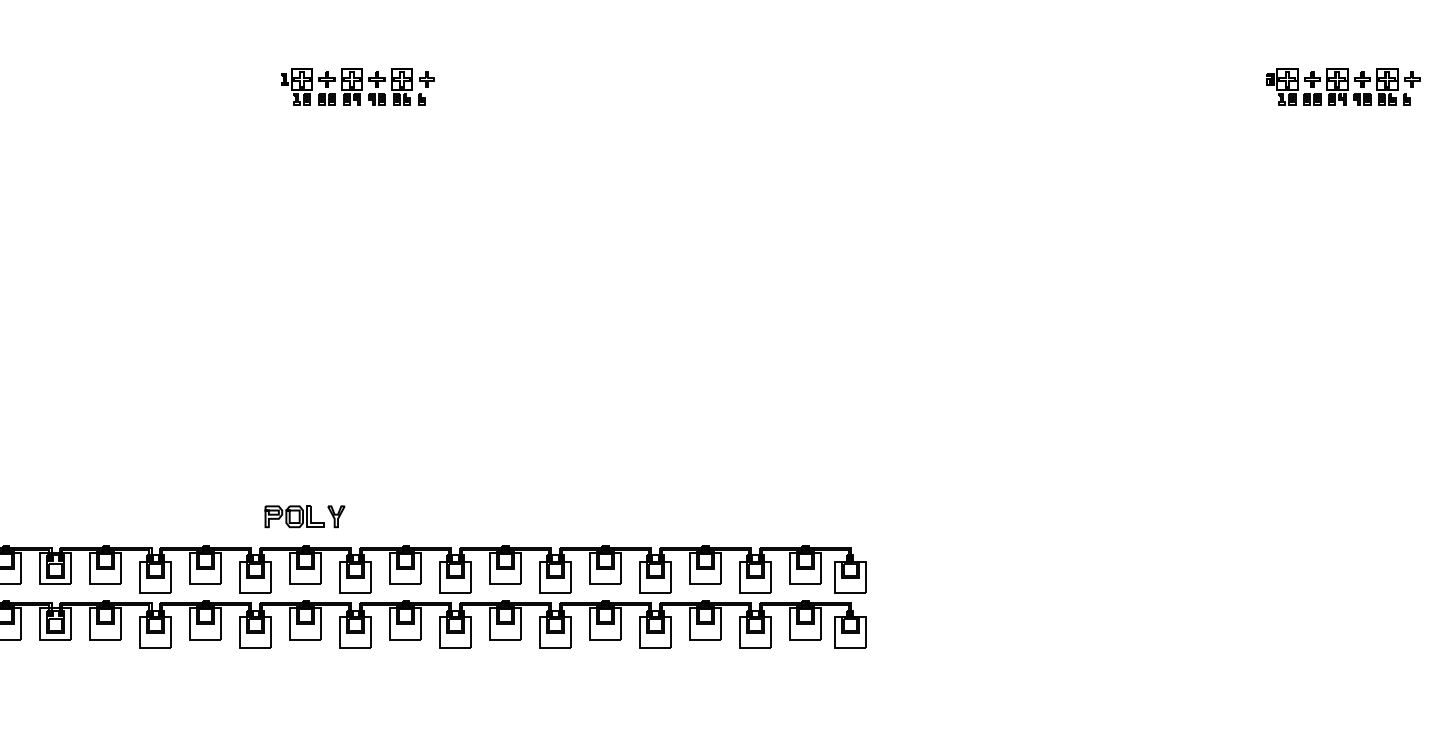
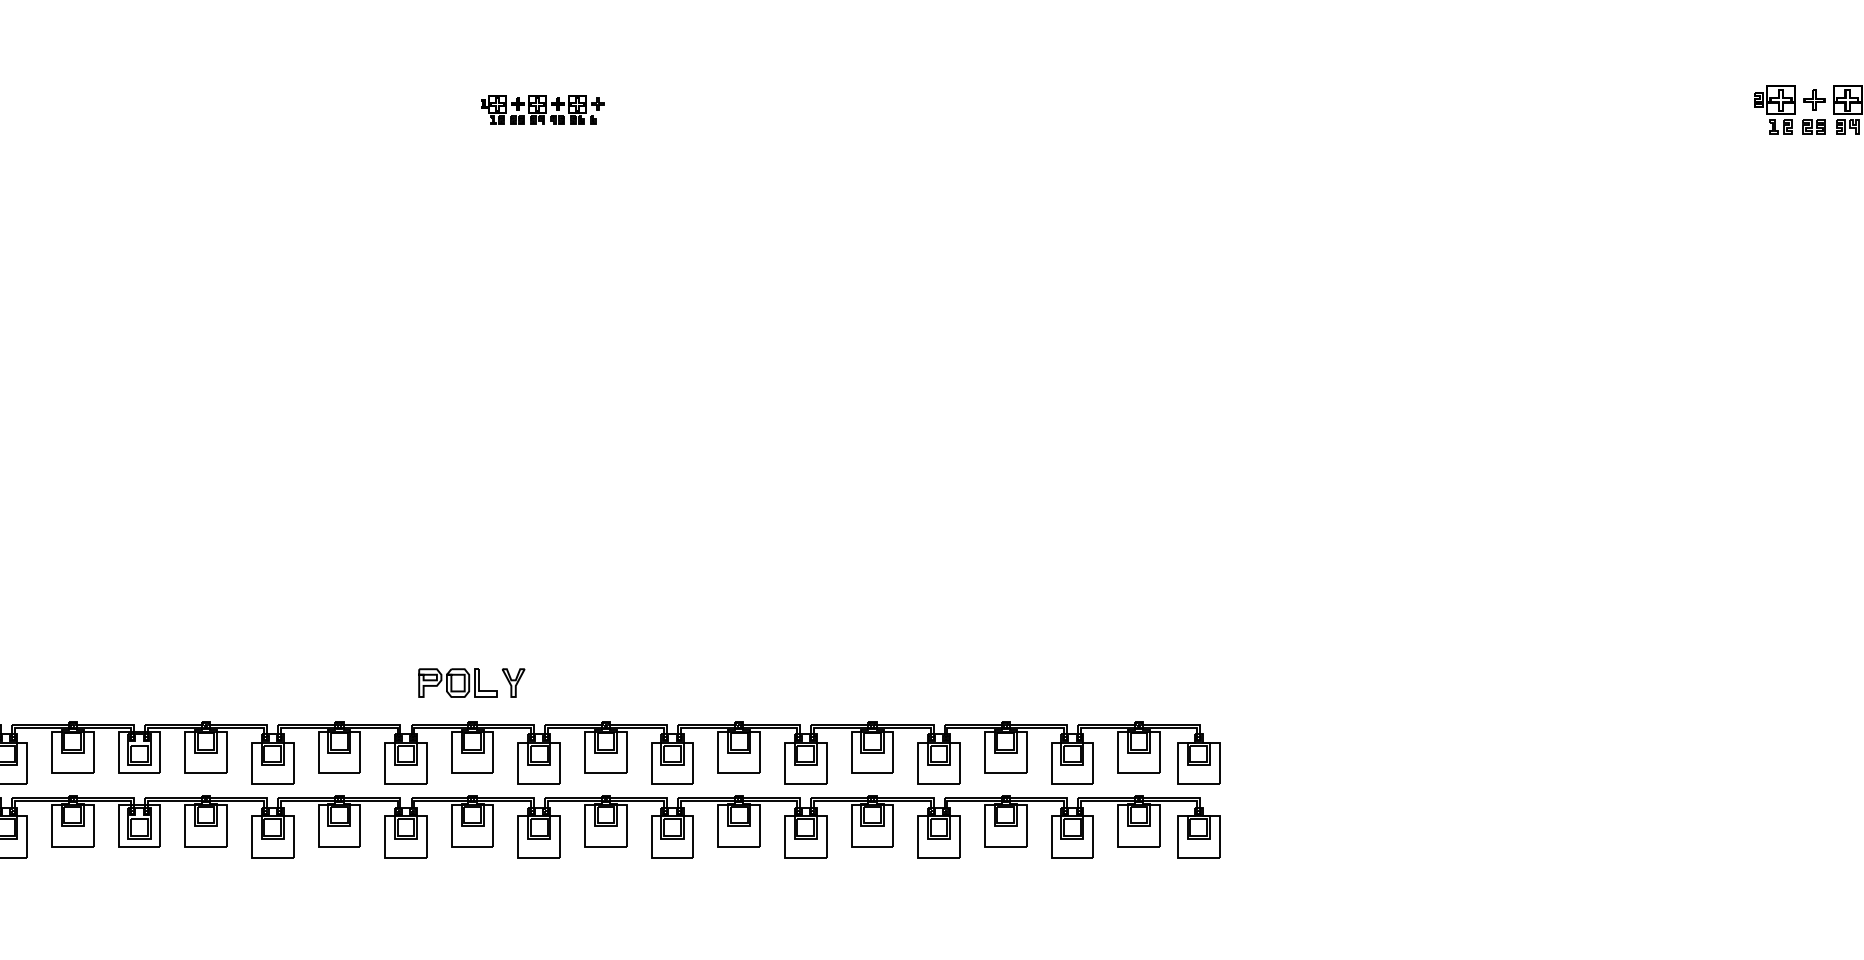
part: (357, 86) -> (541, 109), size x0.6

